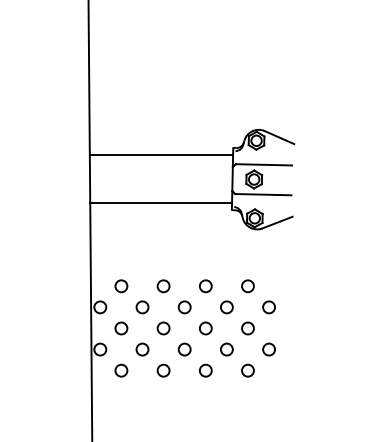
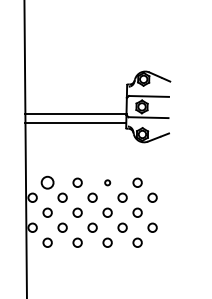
line: (161, 155) -> (76, 113), moved
circle: (121, 286) -> (47, 182), size x1.4
circle: (205, 286) -> (107, 182), size x0.6

